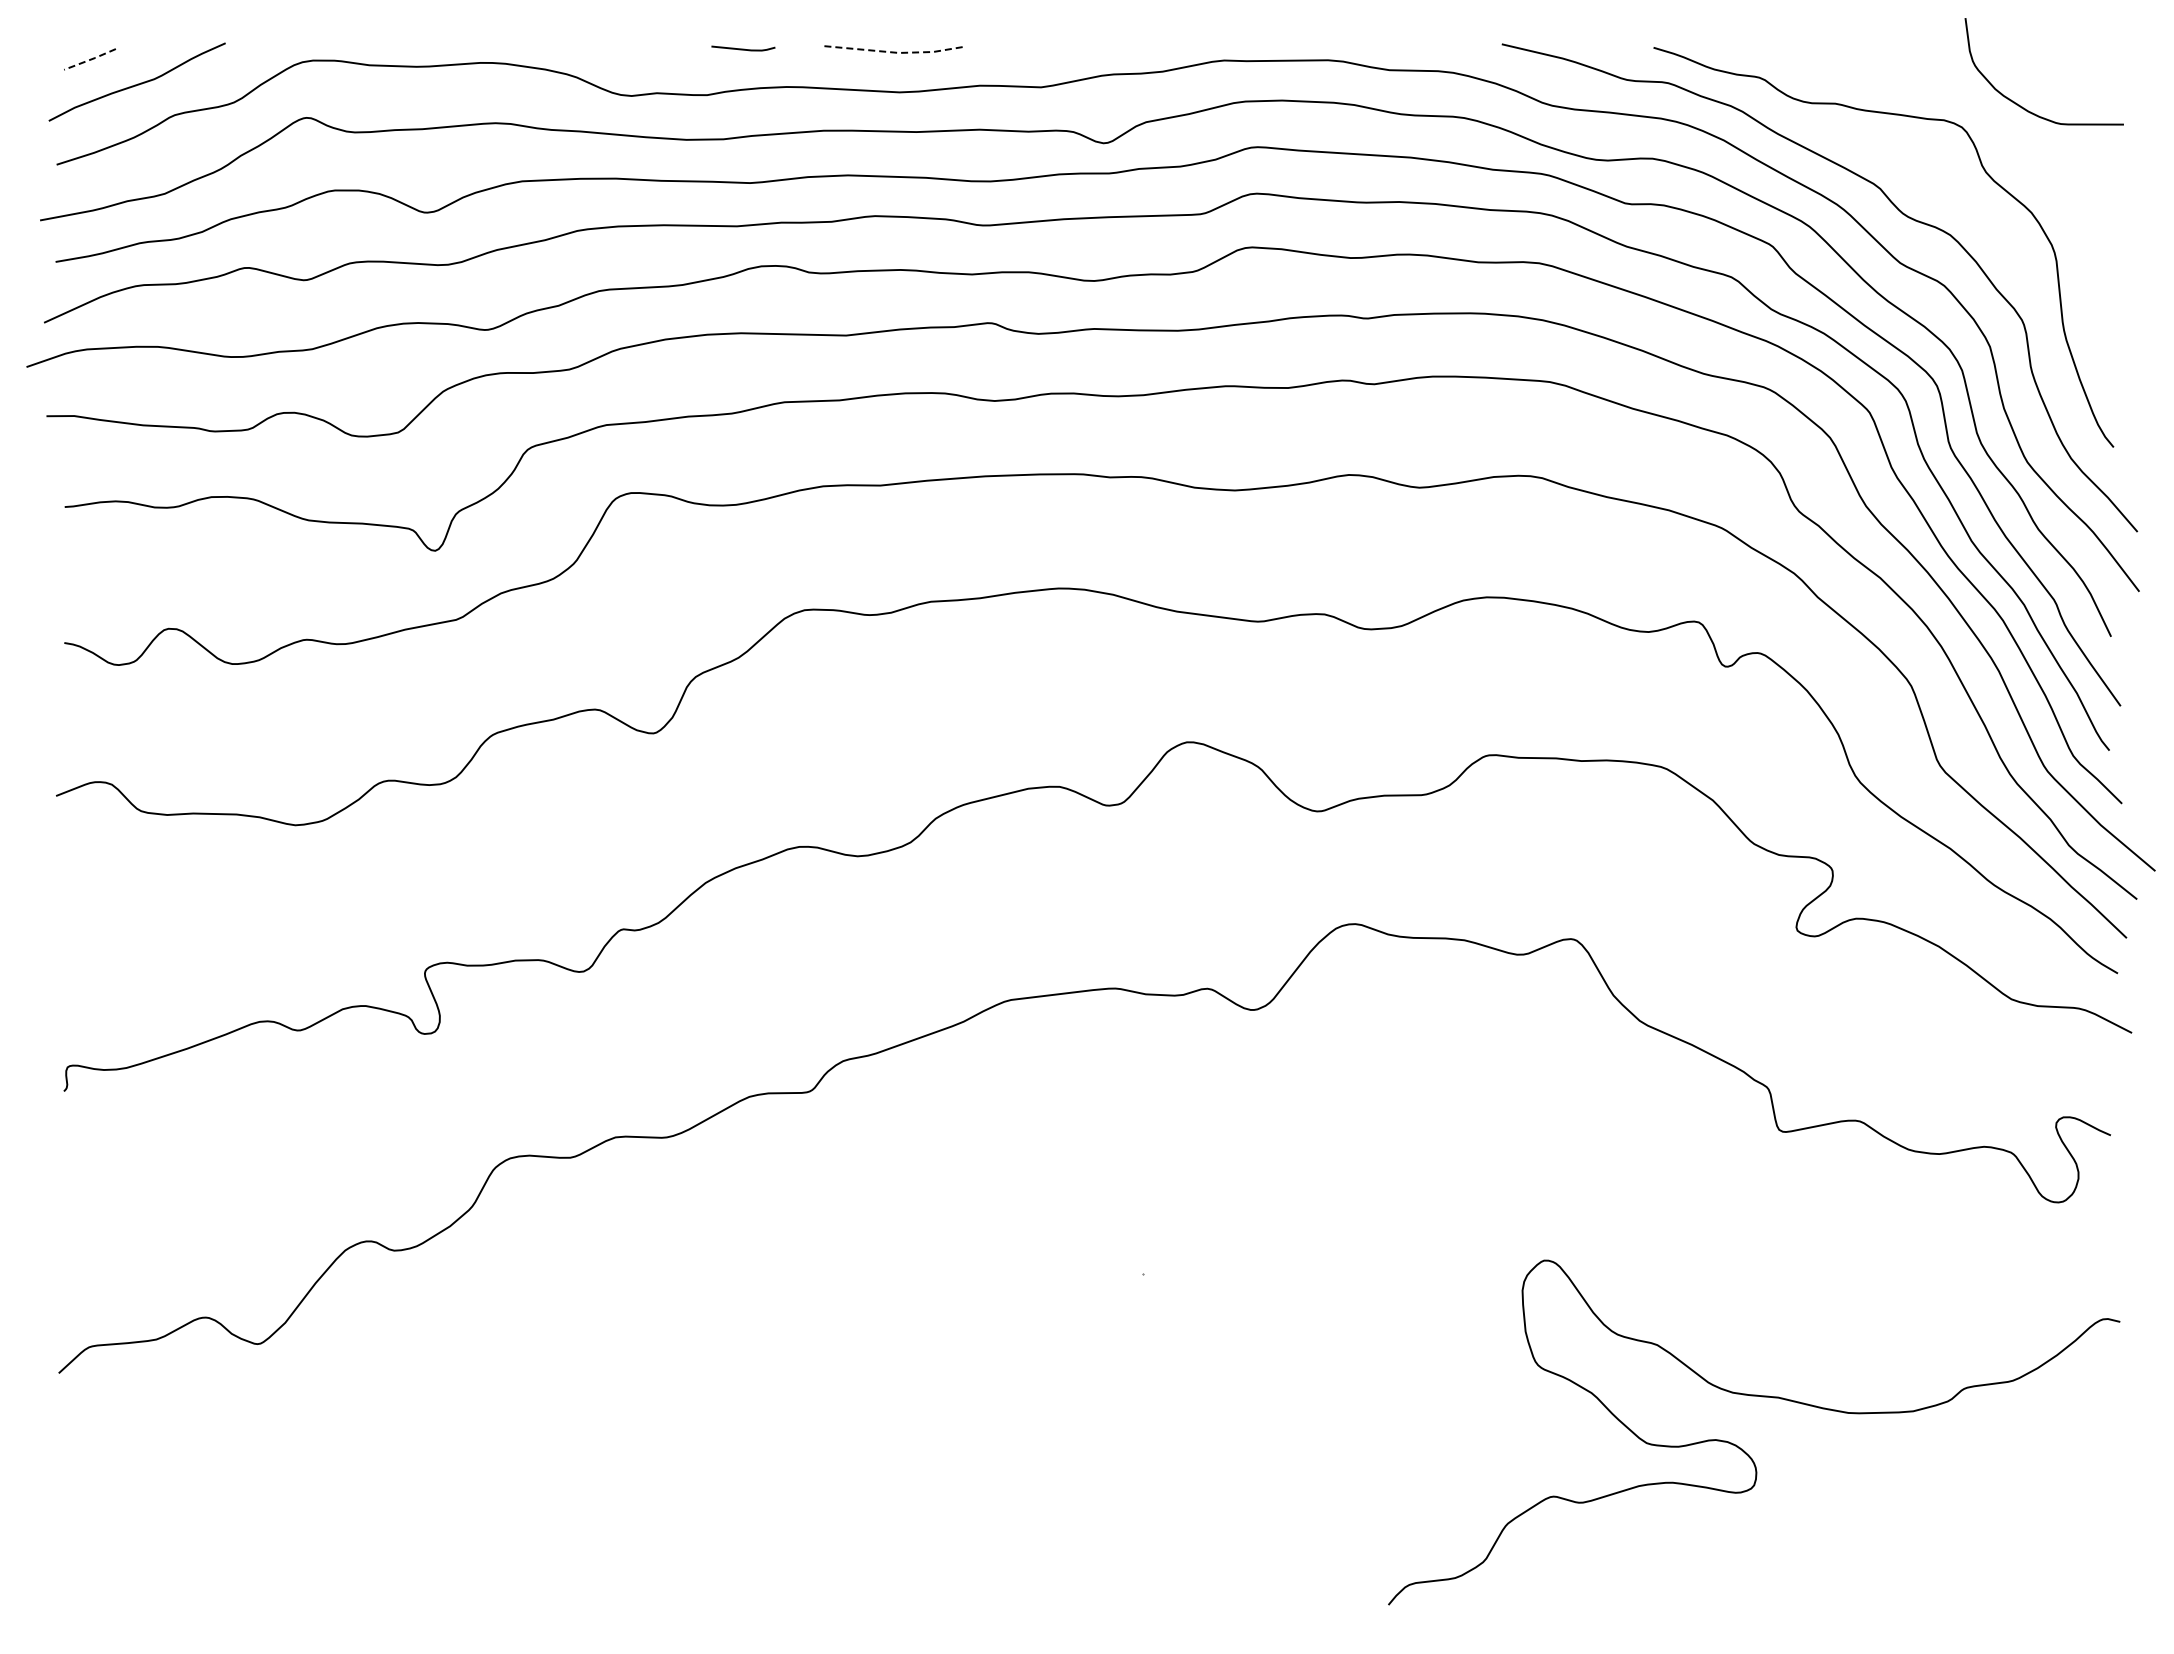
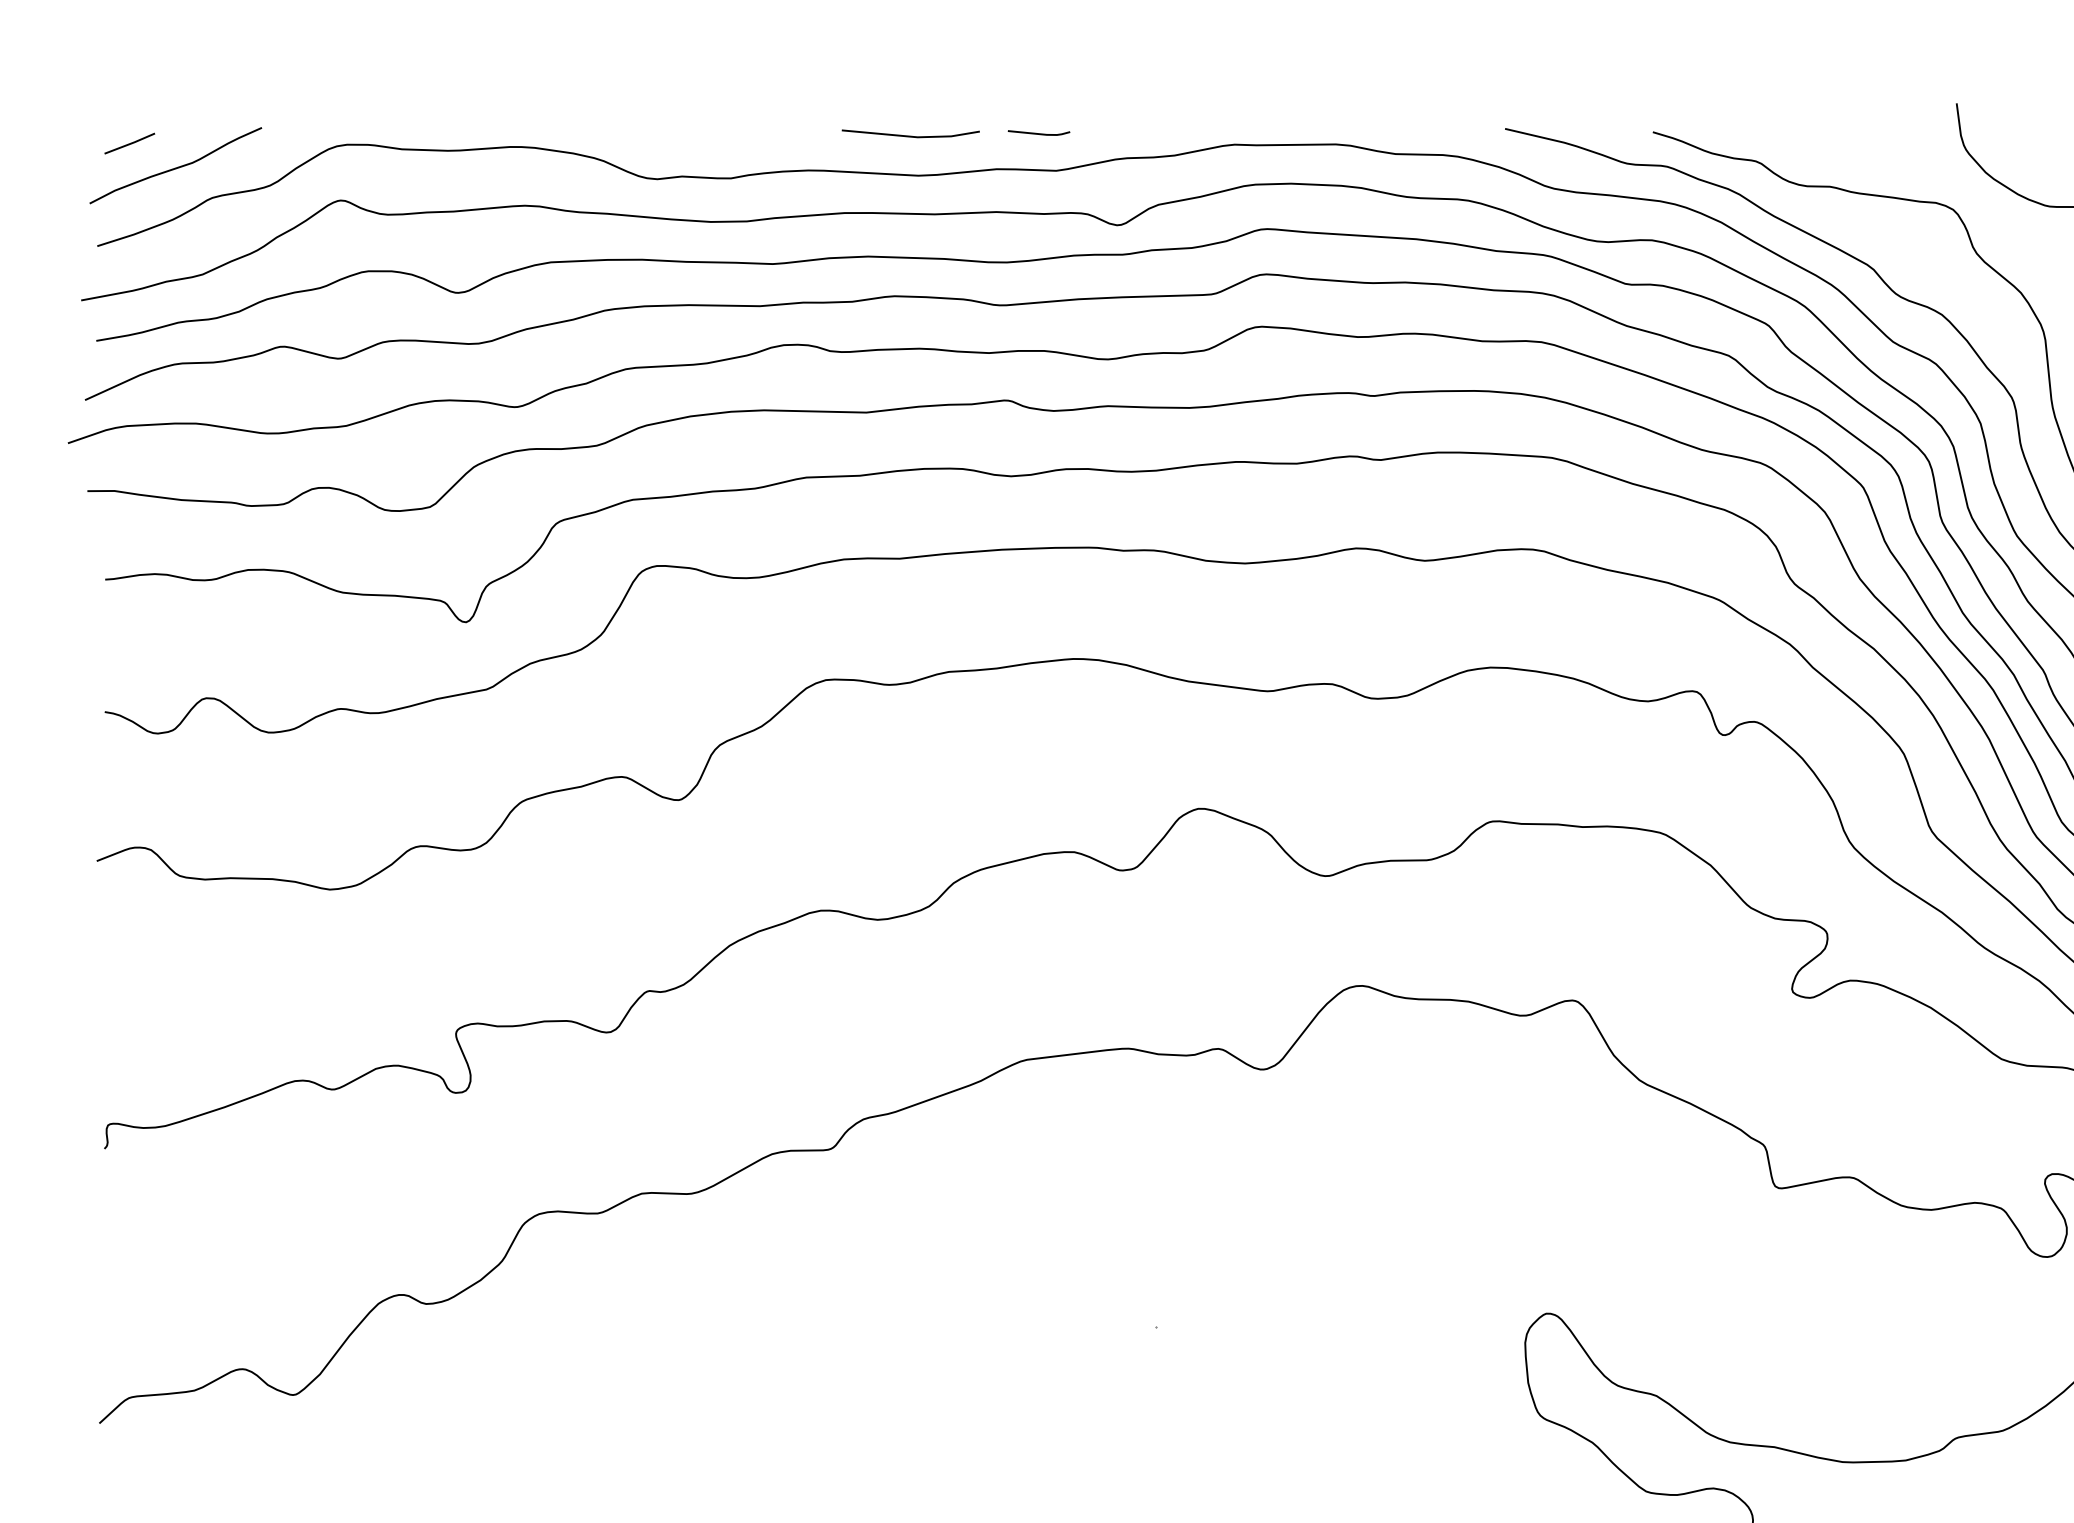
line: (743, 48) -> (1039, 132), moved
line: (892, 52) -> (911, 136), dashed -> solid
line: (90, 59) -> (130, 143), dashed -> solid

